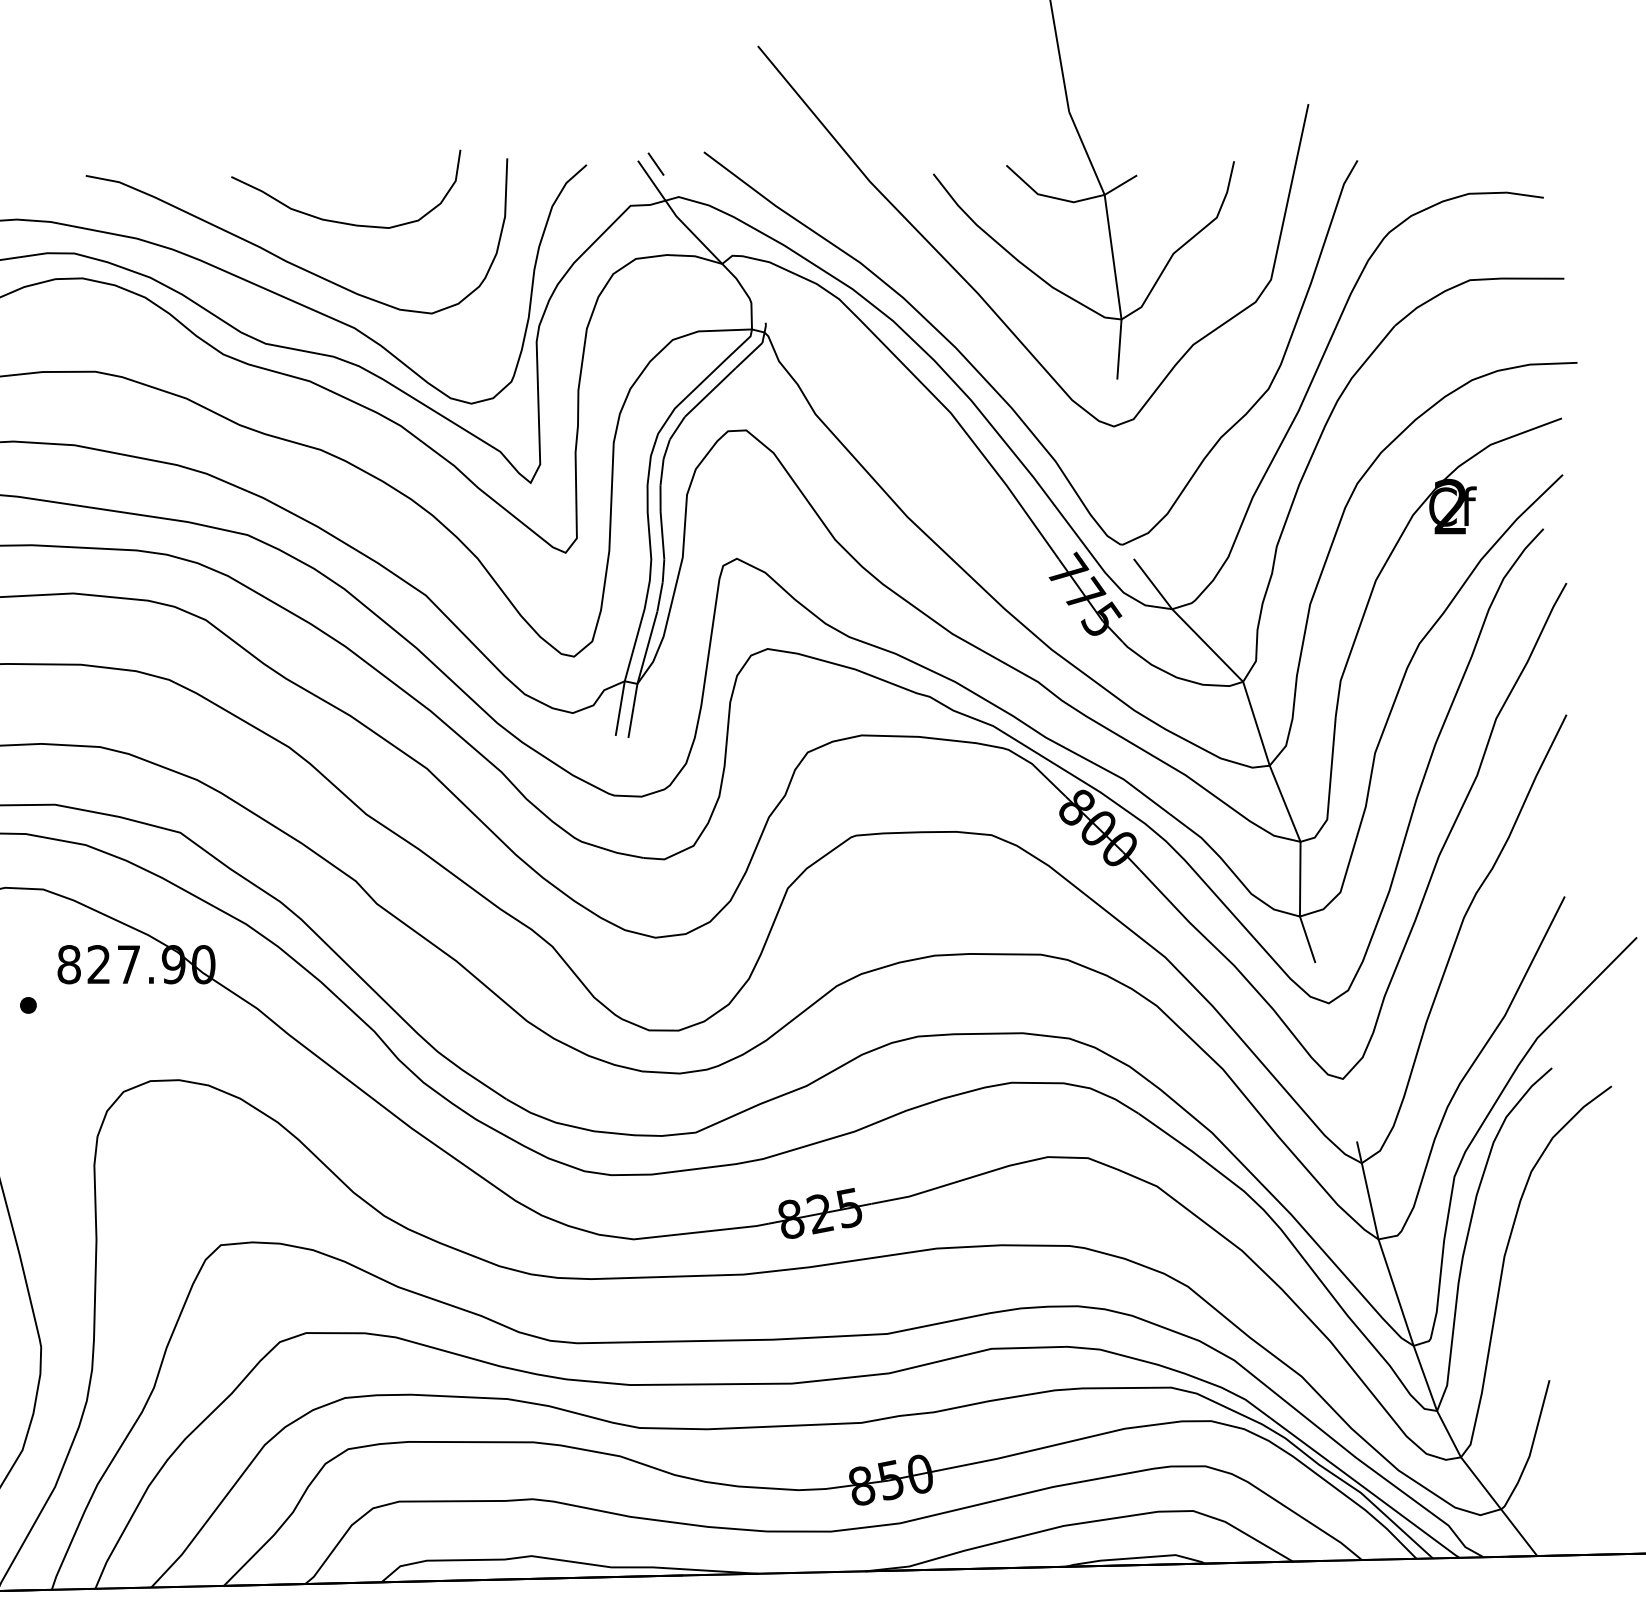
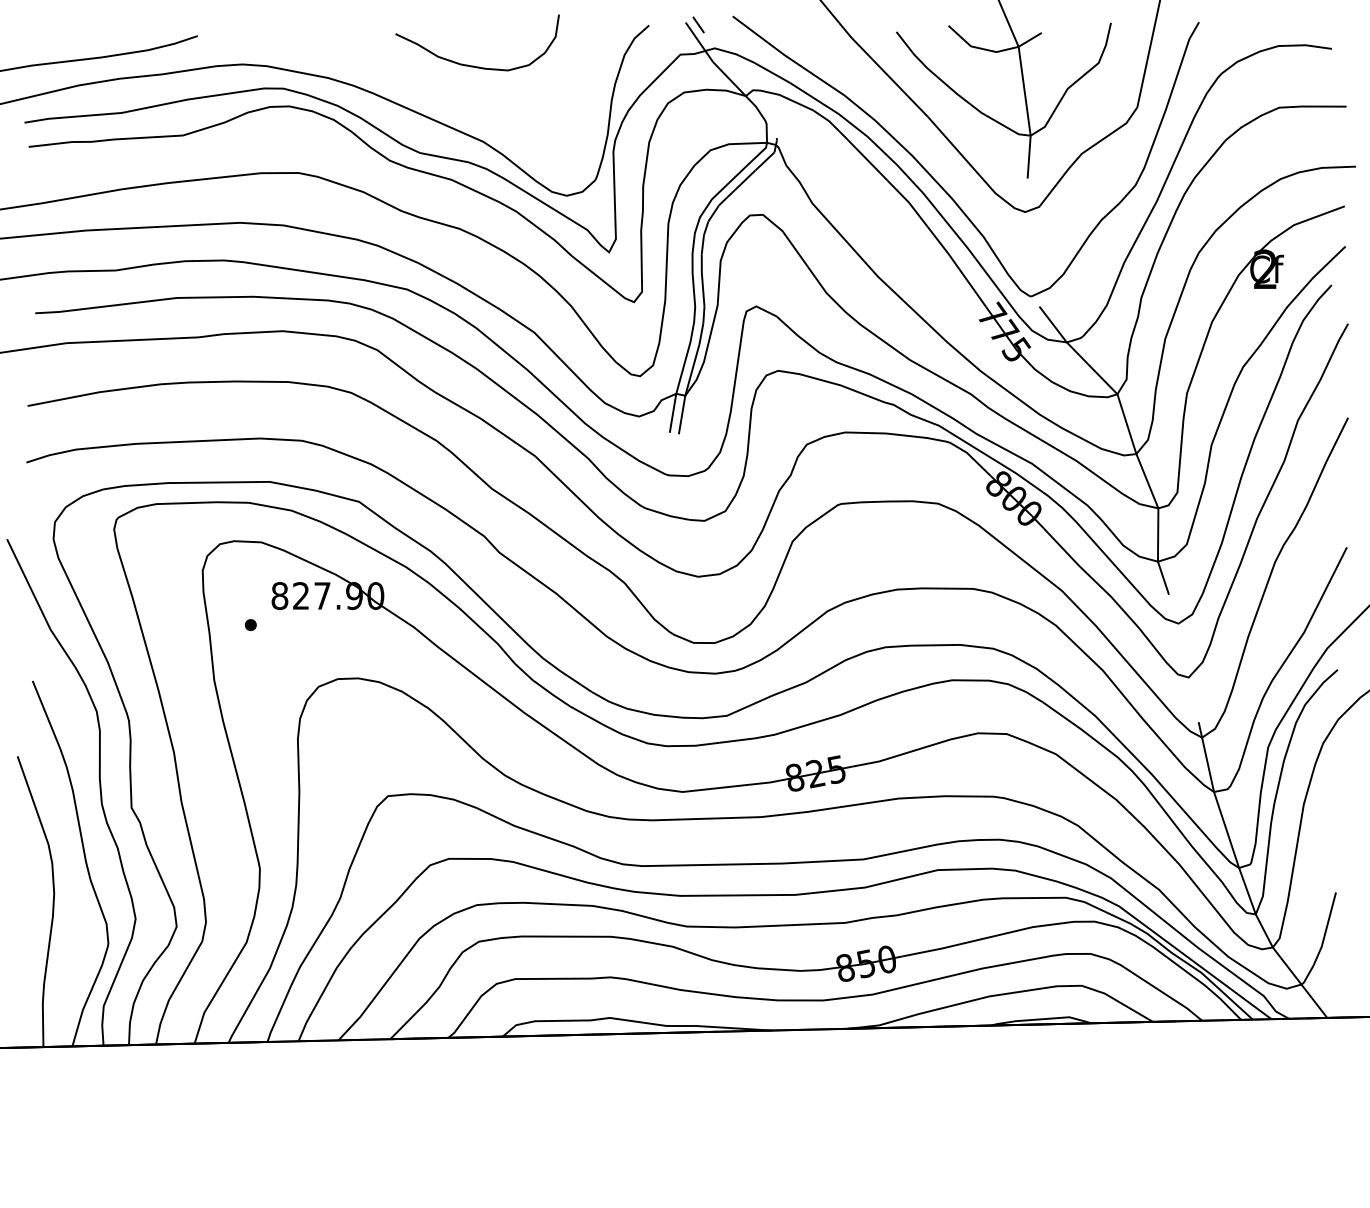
curve: (284, 258) -> (433, 92), removed

